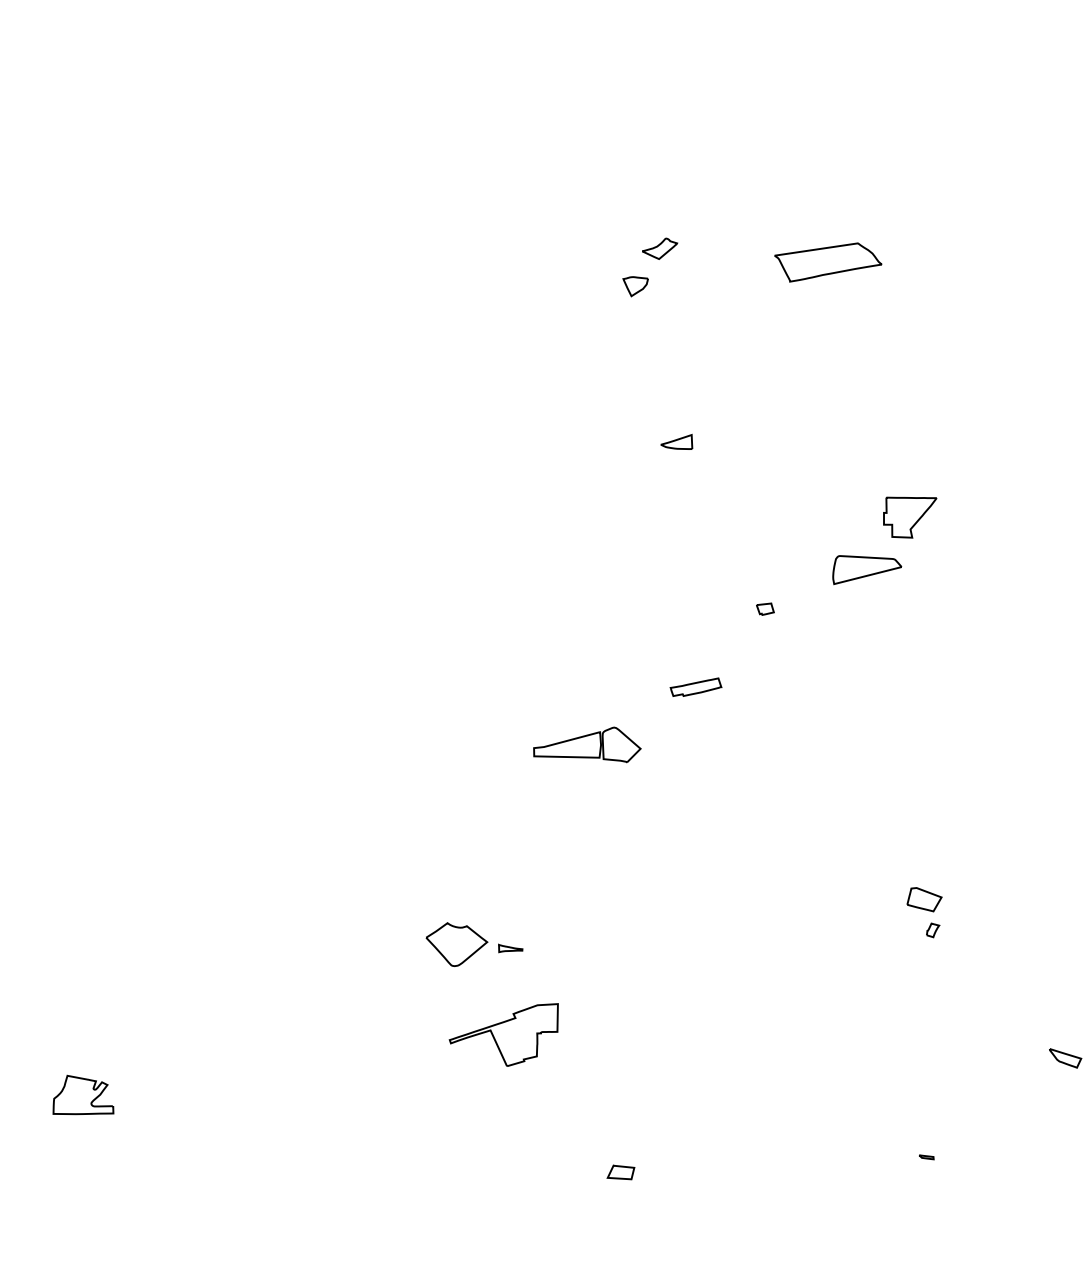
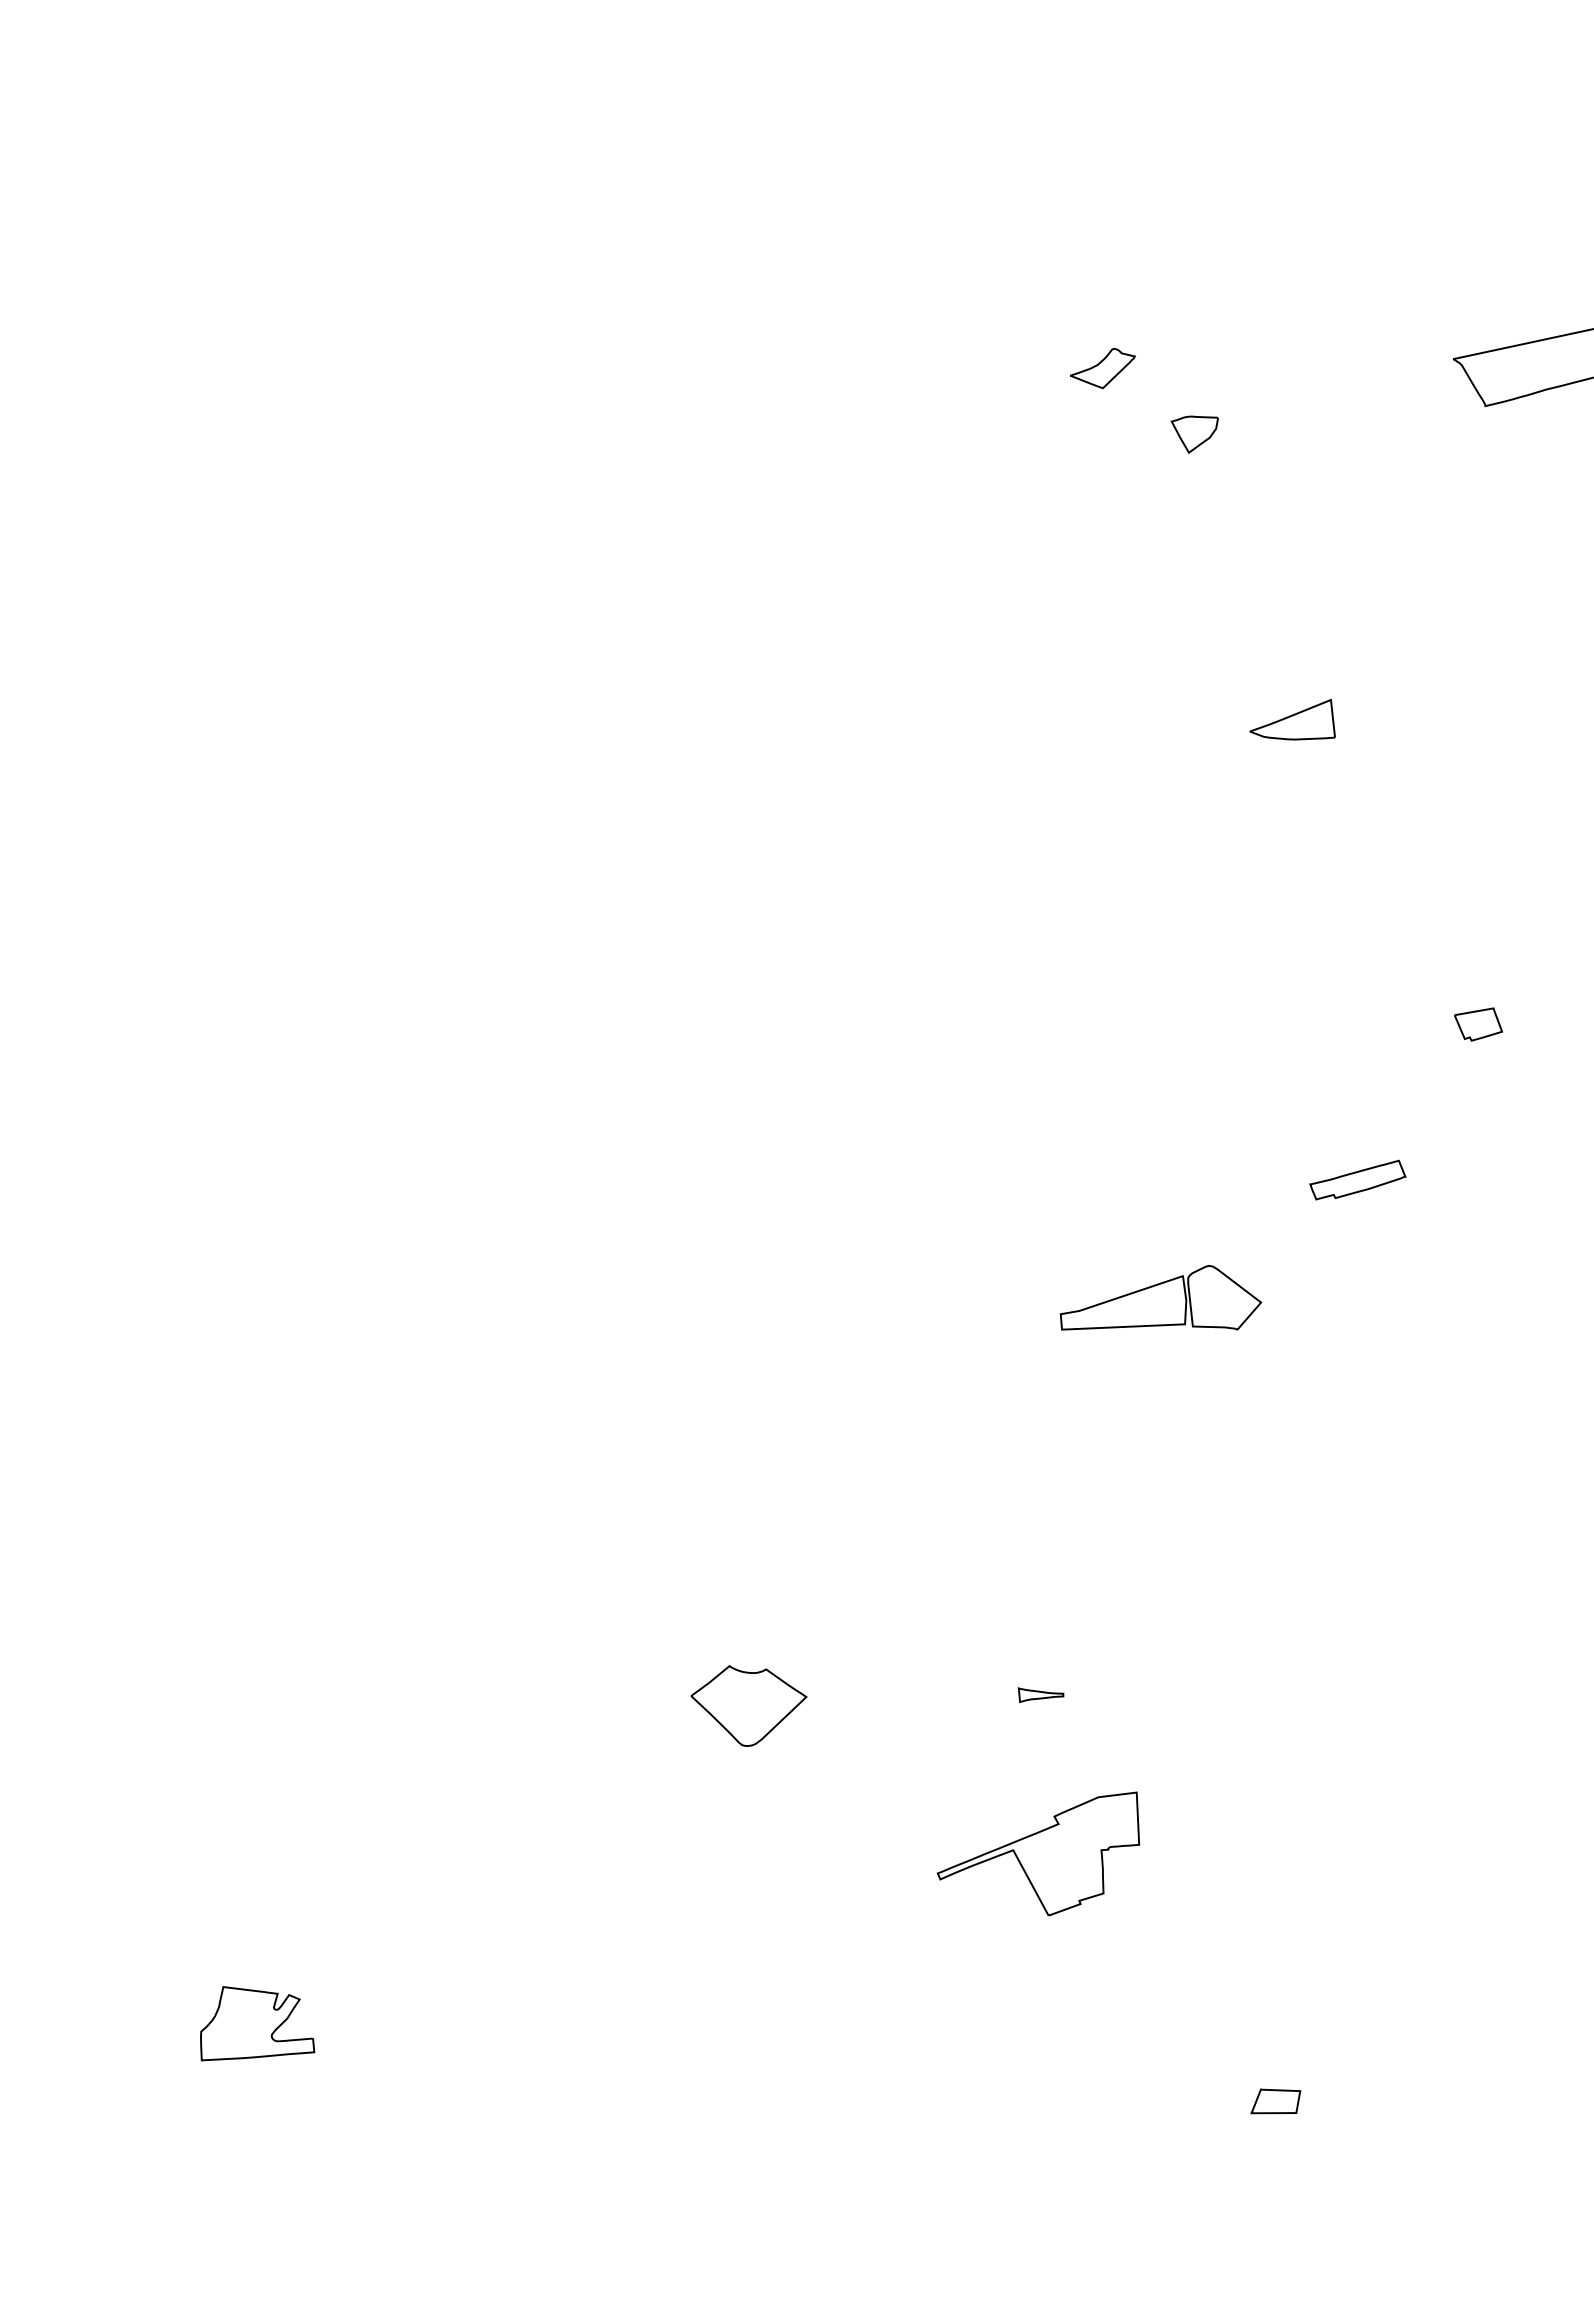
part: (660, 248) -> (1104, 368), moved
part: (676, 441) -> (1291, 720), size x1.43
part: (765, 609) -> (1478, 1025), size x1.43
part: (456, 944) -> (748, 1705), moved

